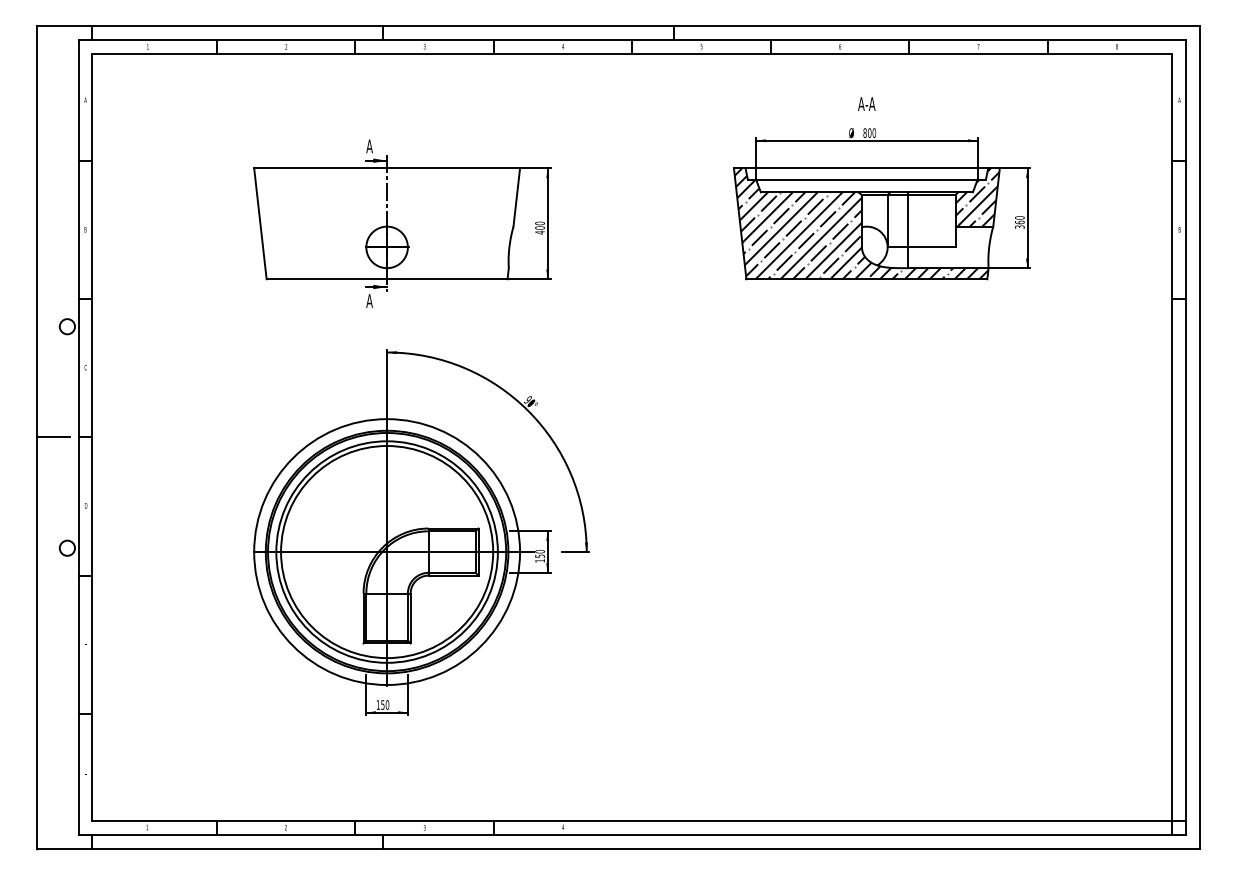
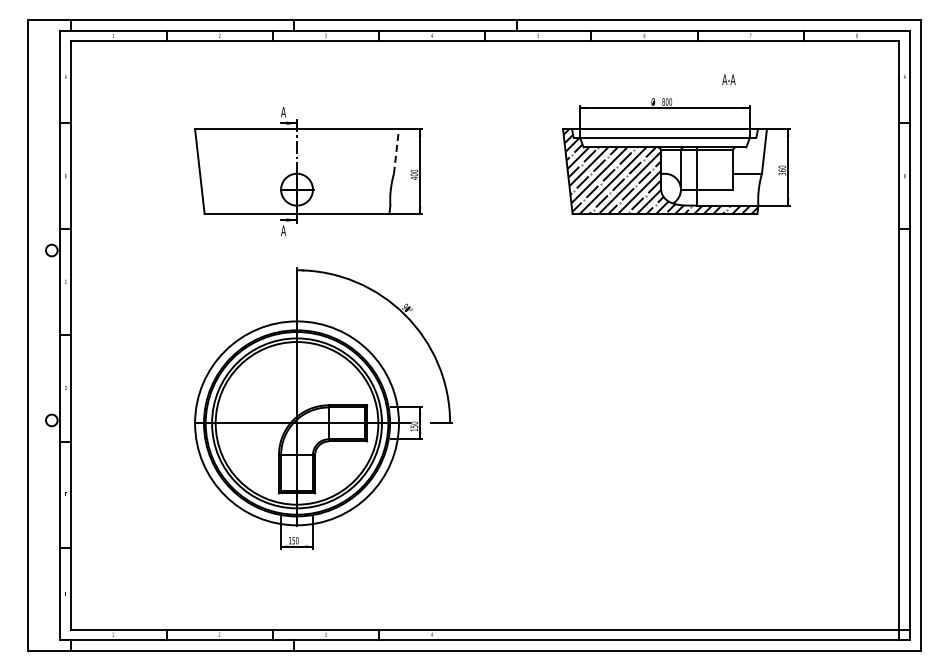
text: (866, 103) -> (728, 79), moved
line: (516, 196) -> (396, 150), solid -> dashed
hatch: (977, 197) -> (749, 151), removed
line: (52, 437) -> (40, 335), removed

